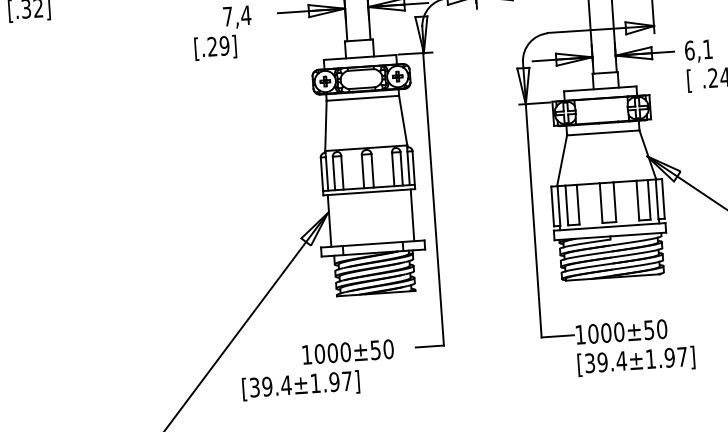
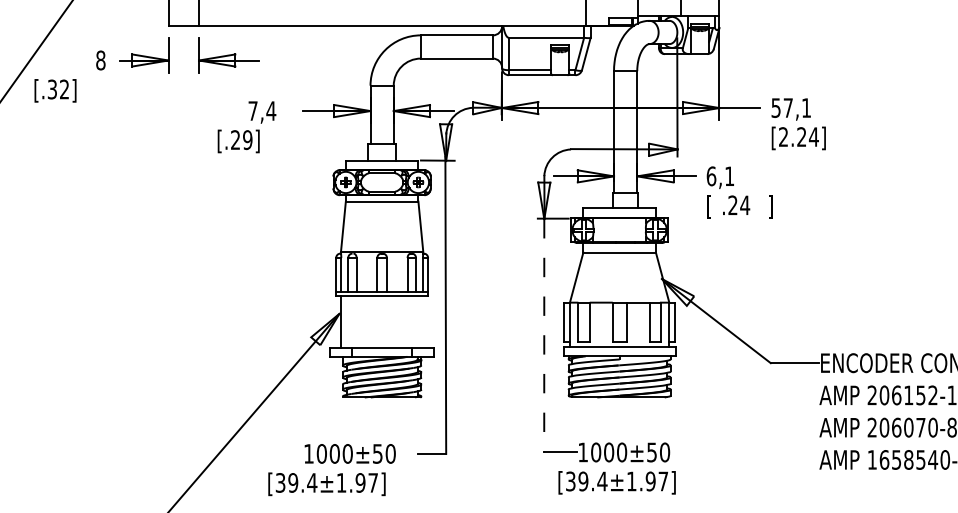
line: (412, 214) -> (423, 321), removed
line: (533, 220) -> (544, 335), solid -> dashed
text: (635, 361) -> (616, 482), moved
text: (300, 385) -> (326, 484), moved

